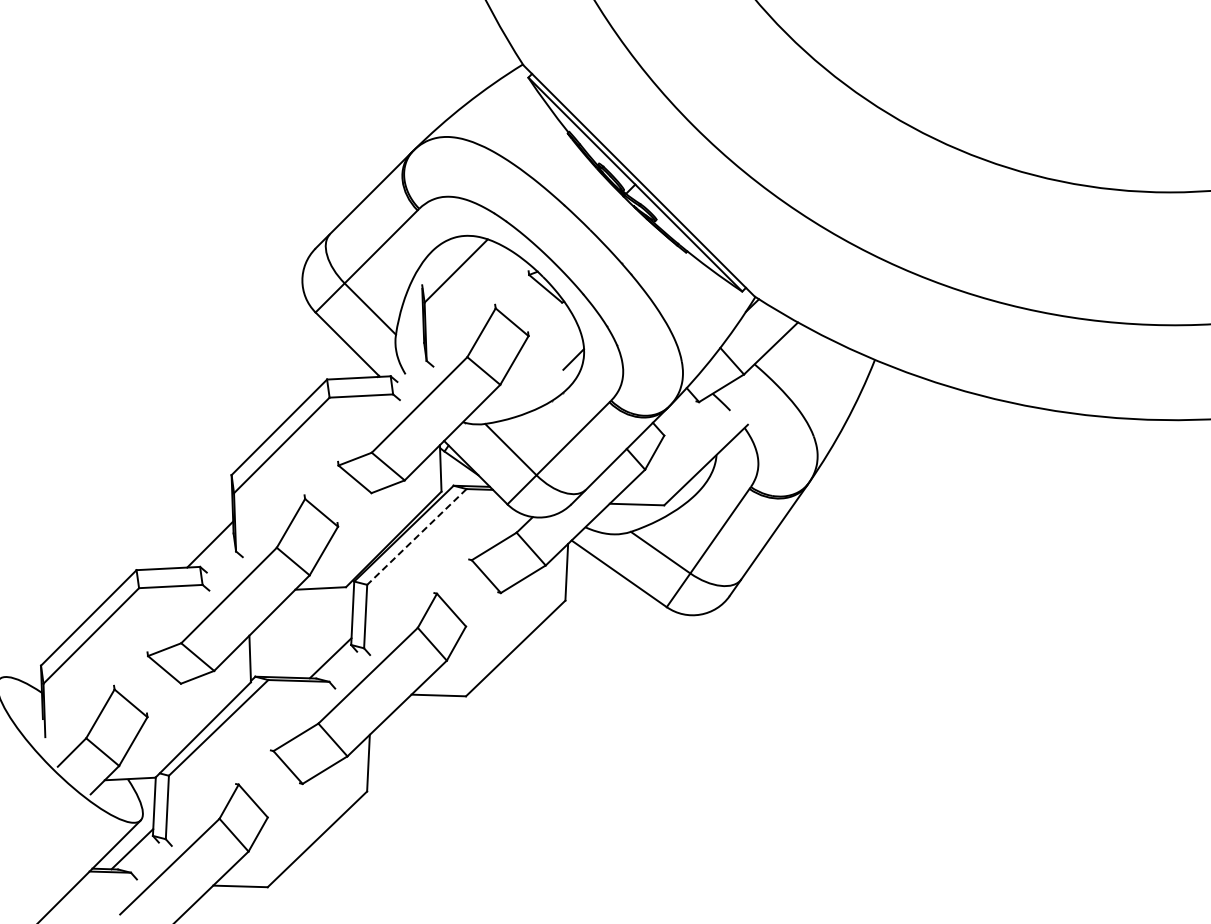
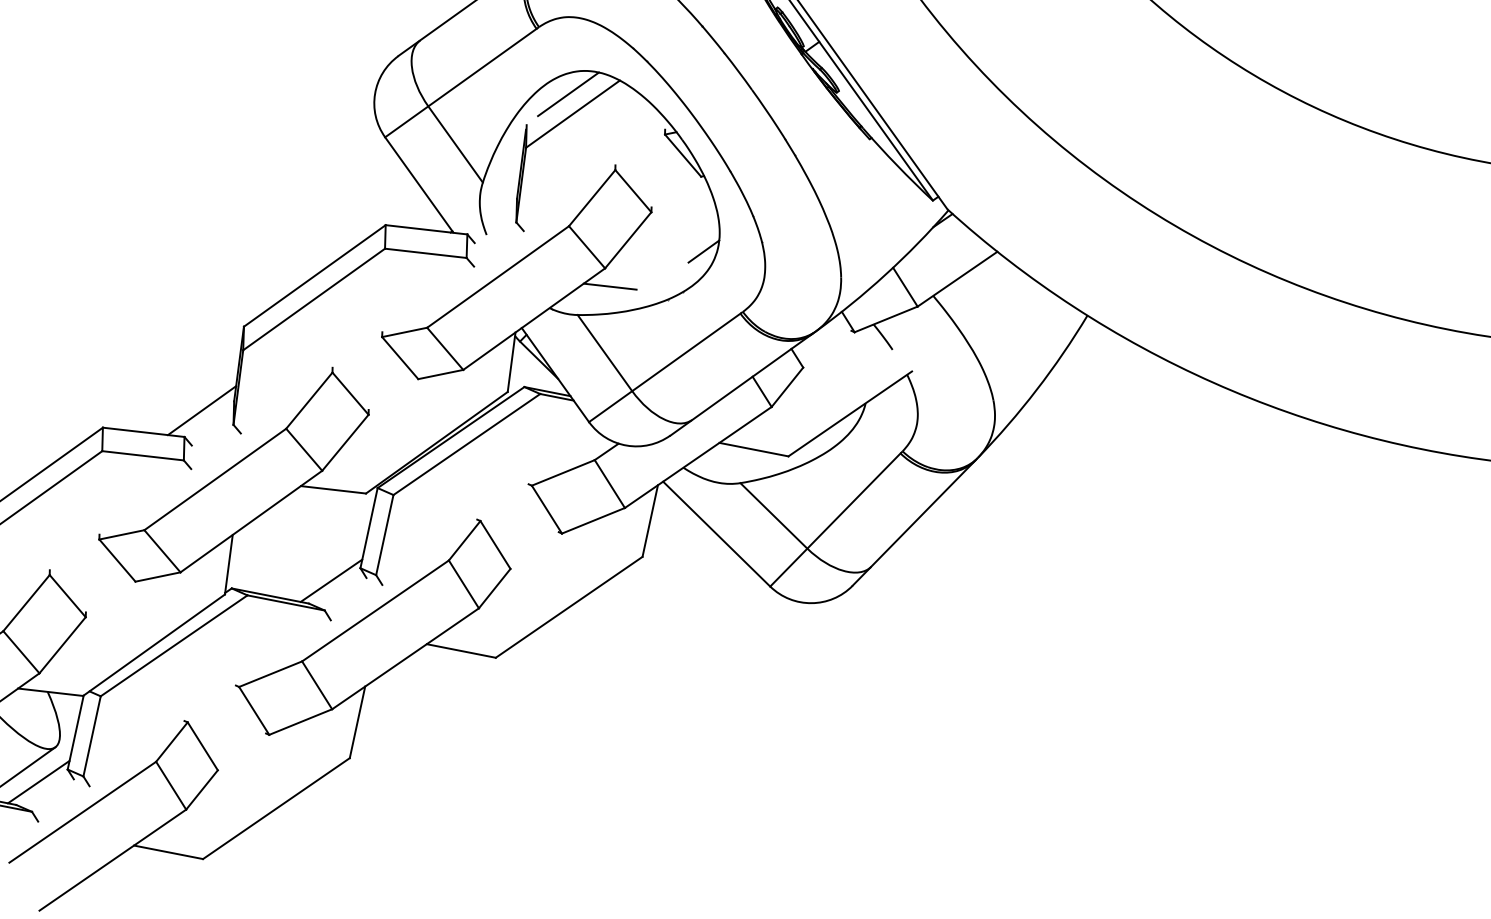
line: (449, 255) -> (567, 92), added
line: (506, 398) -> (610, 287), added
line: (416, 537) -> (466, 445), dashed -> solid

